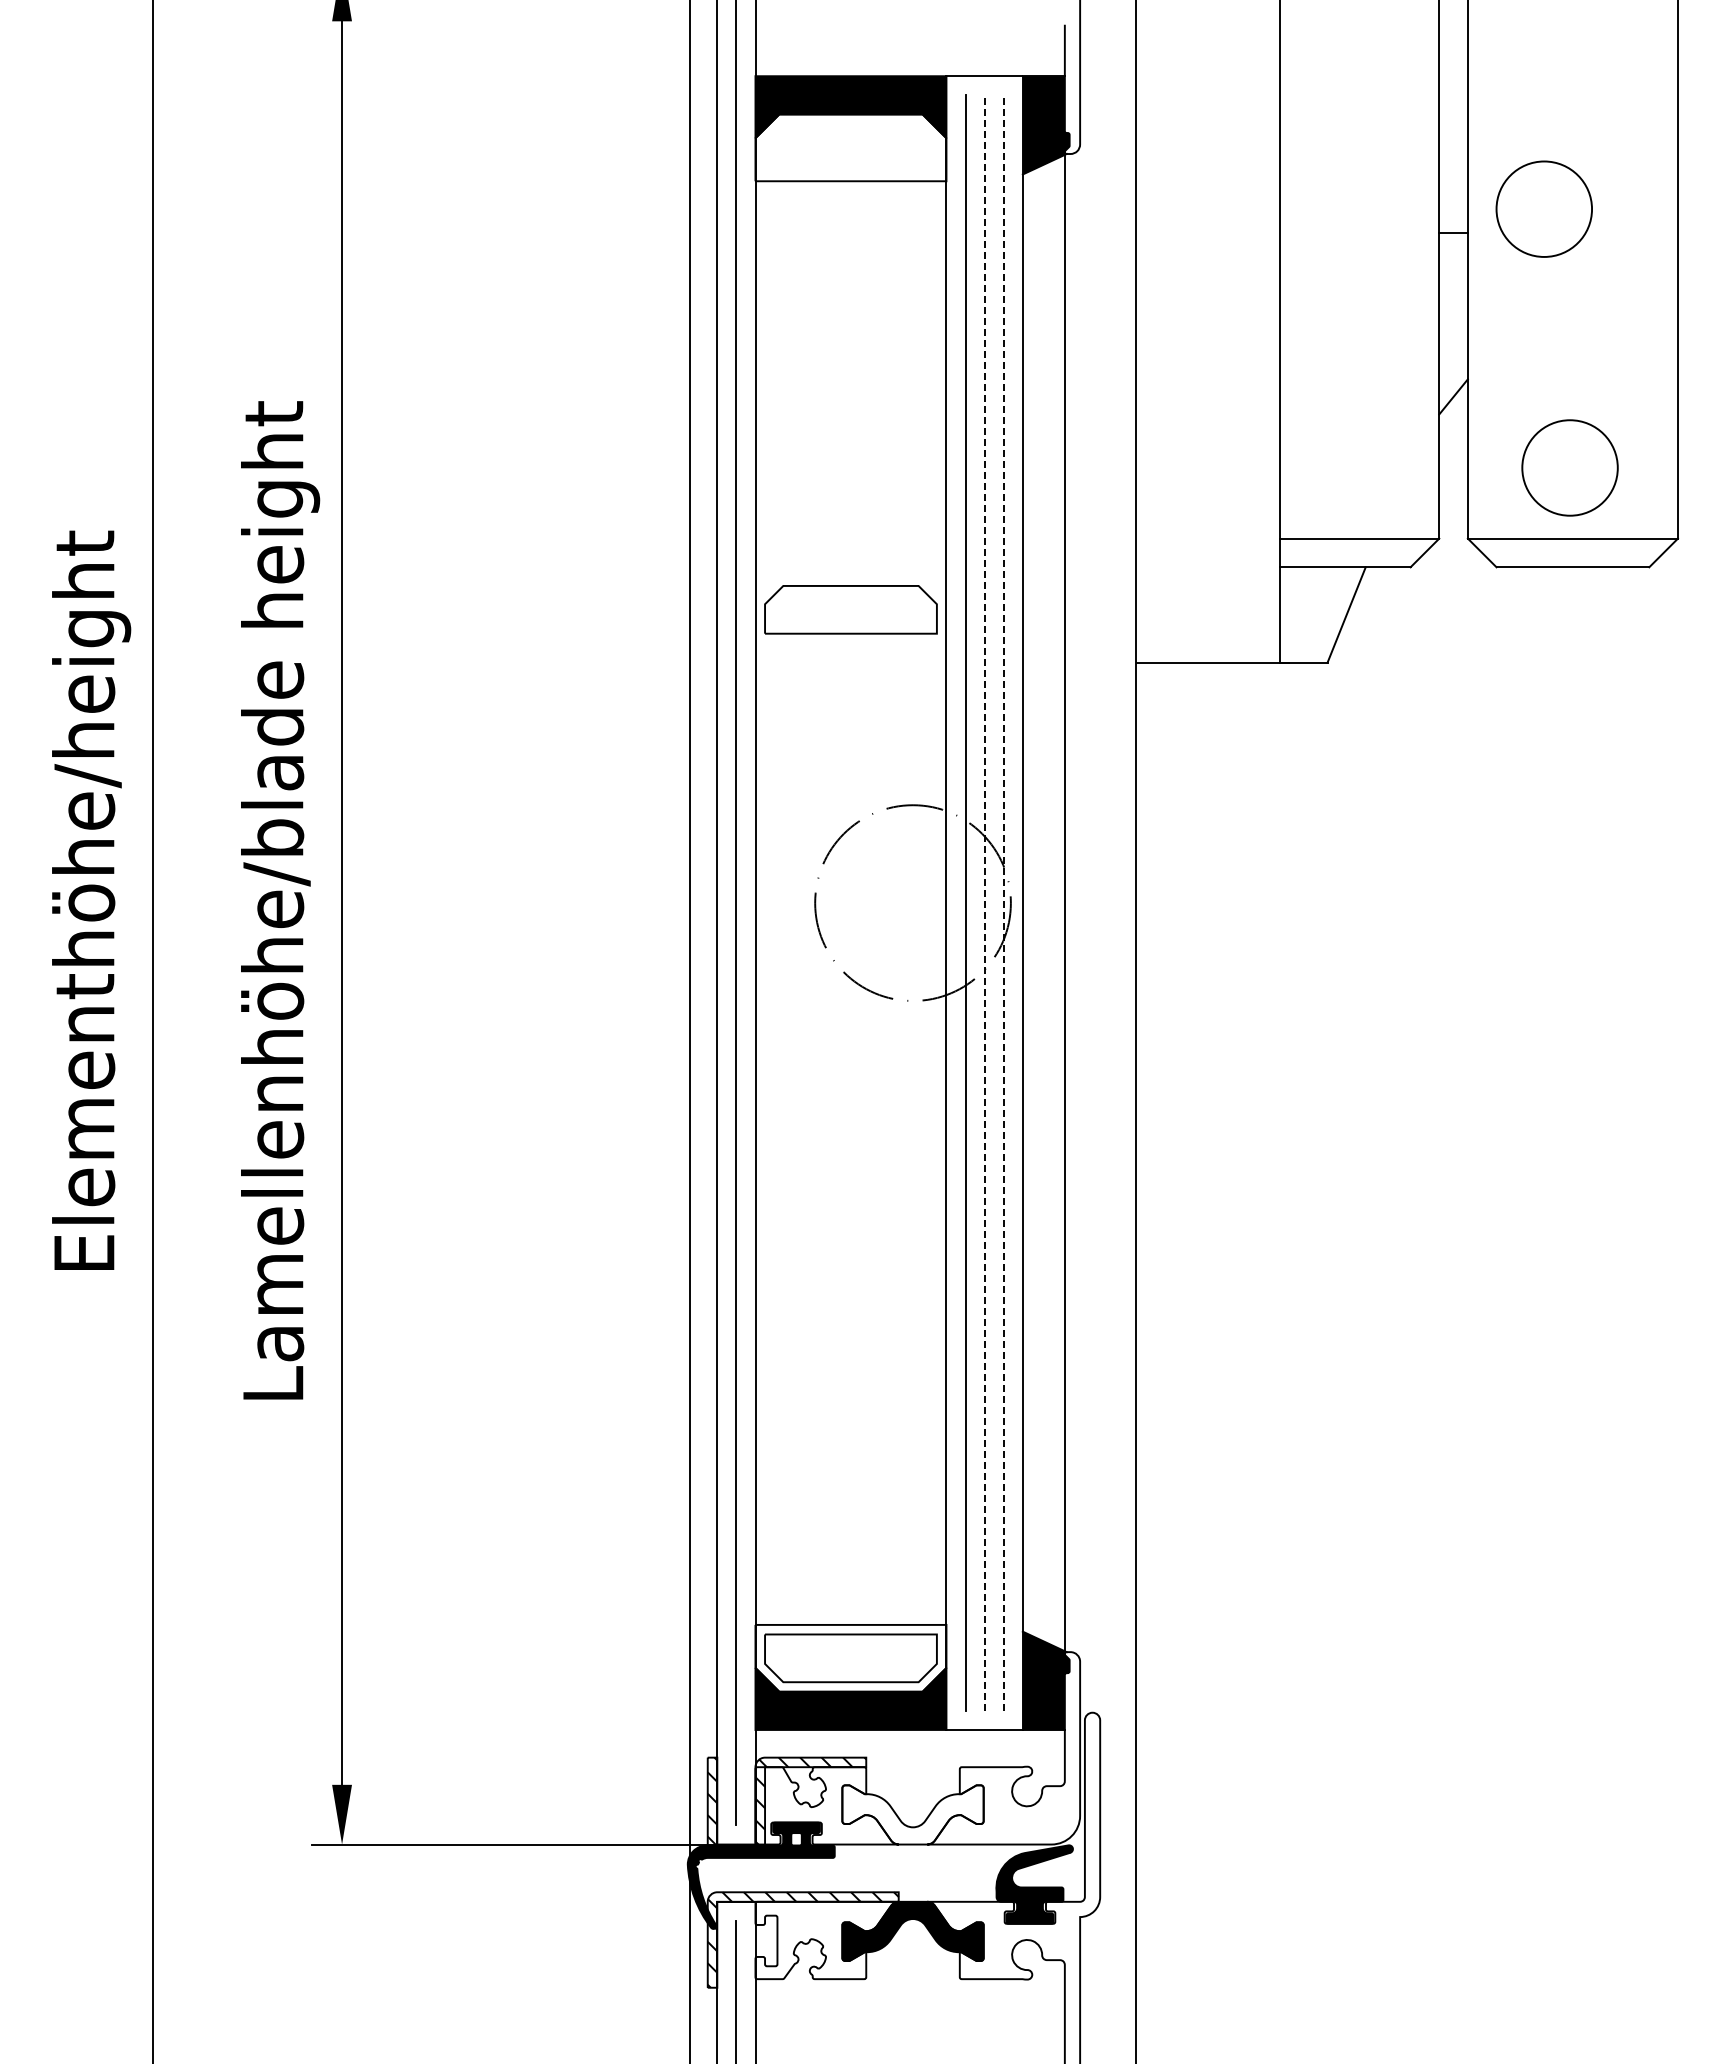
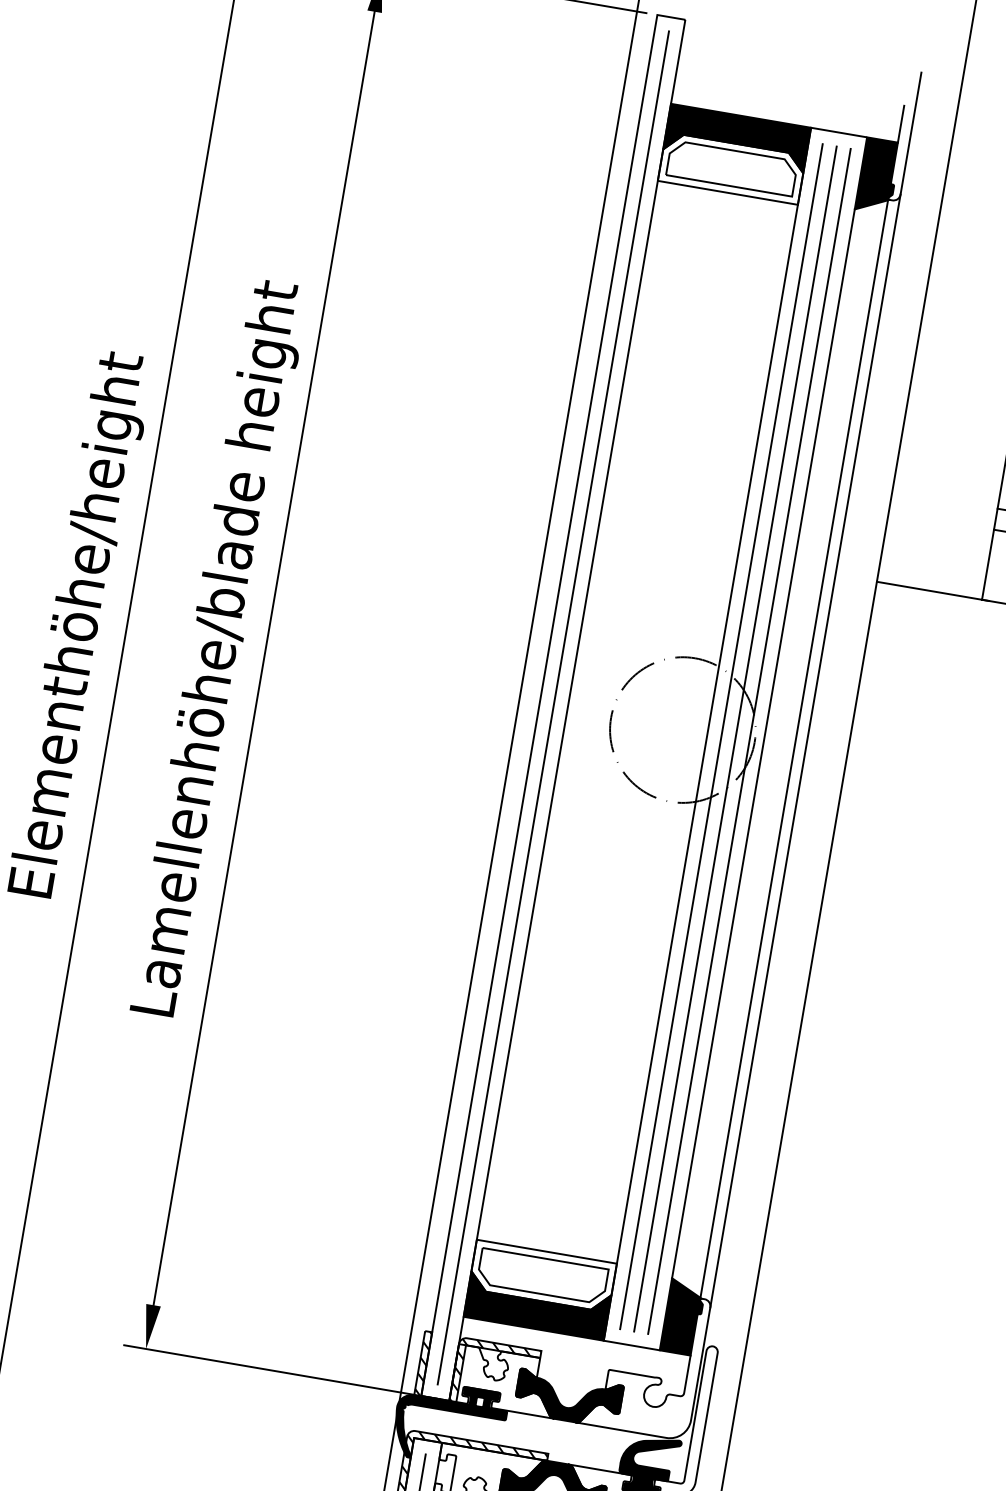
part: (850, 609) -> (731, 168), moved
line: (1080, 902) -> (805, 750), added
line: (984, 903) -> (735, 739), dashed -> solid
line: (1003, 903) -> (749, 741), dashed -> solid
fill: (912, 1814) -> (568, 1398), added

